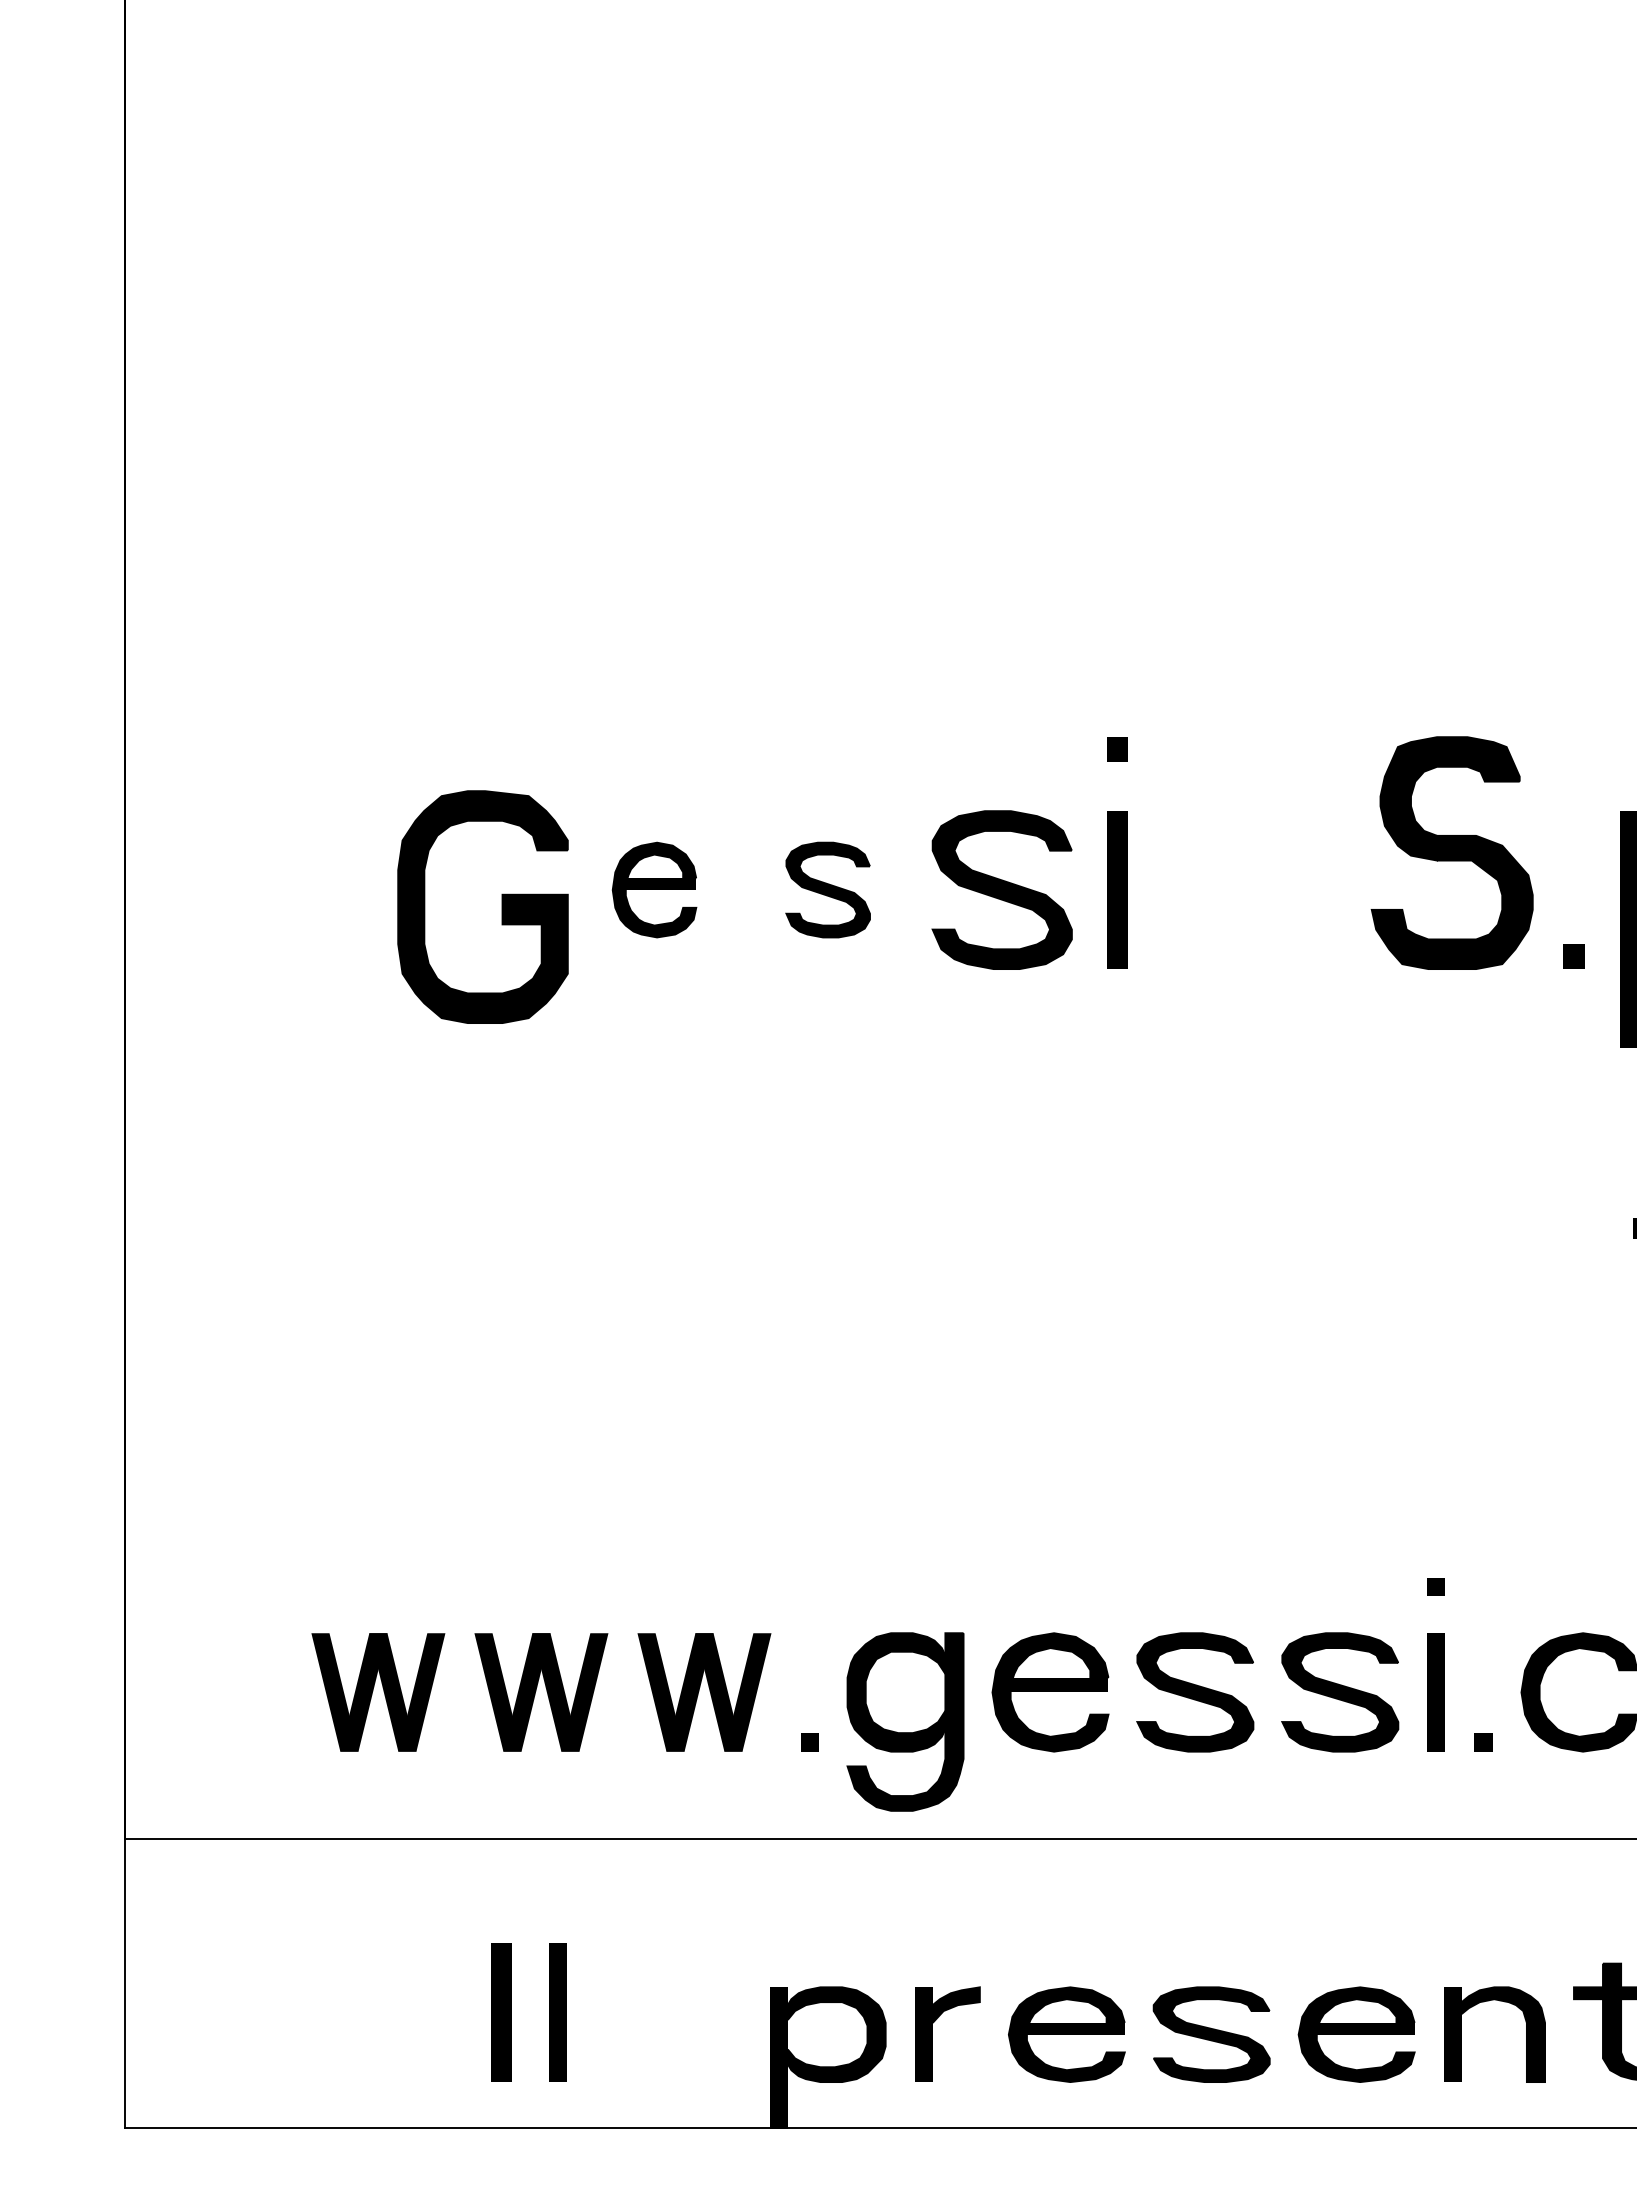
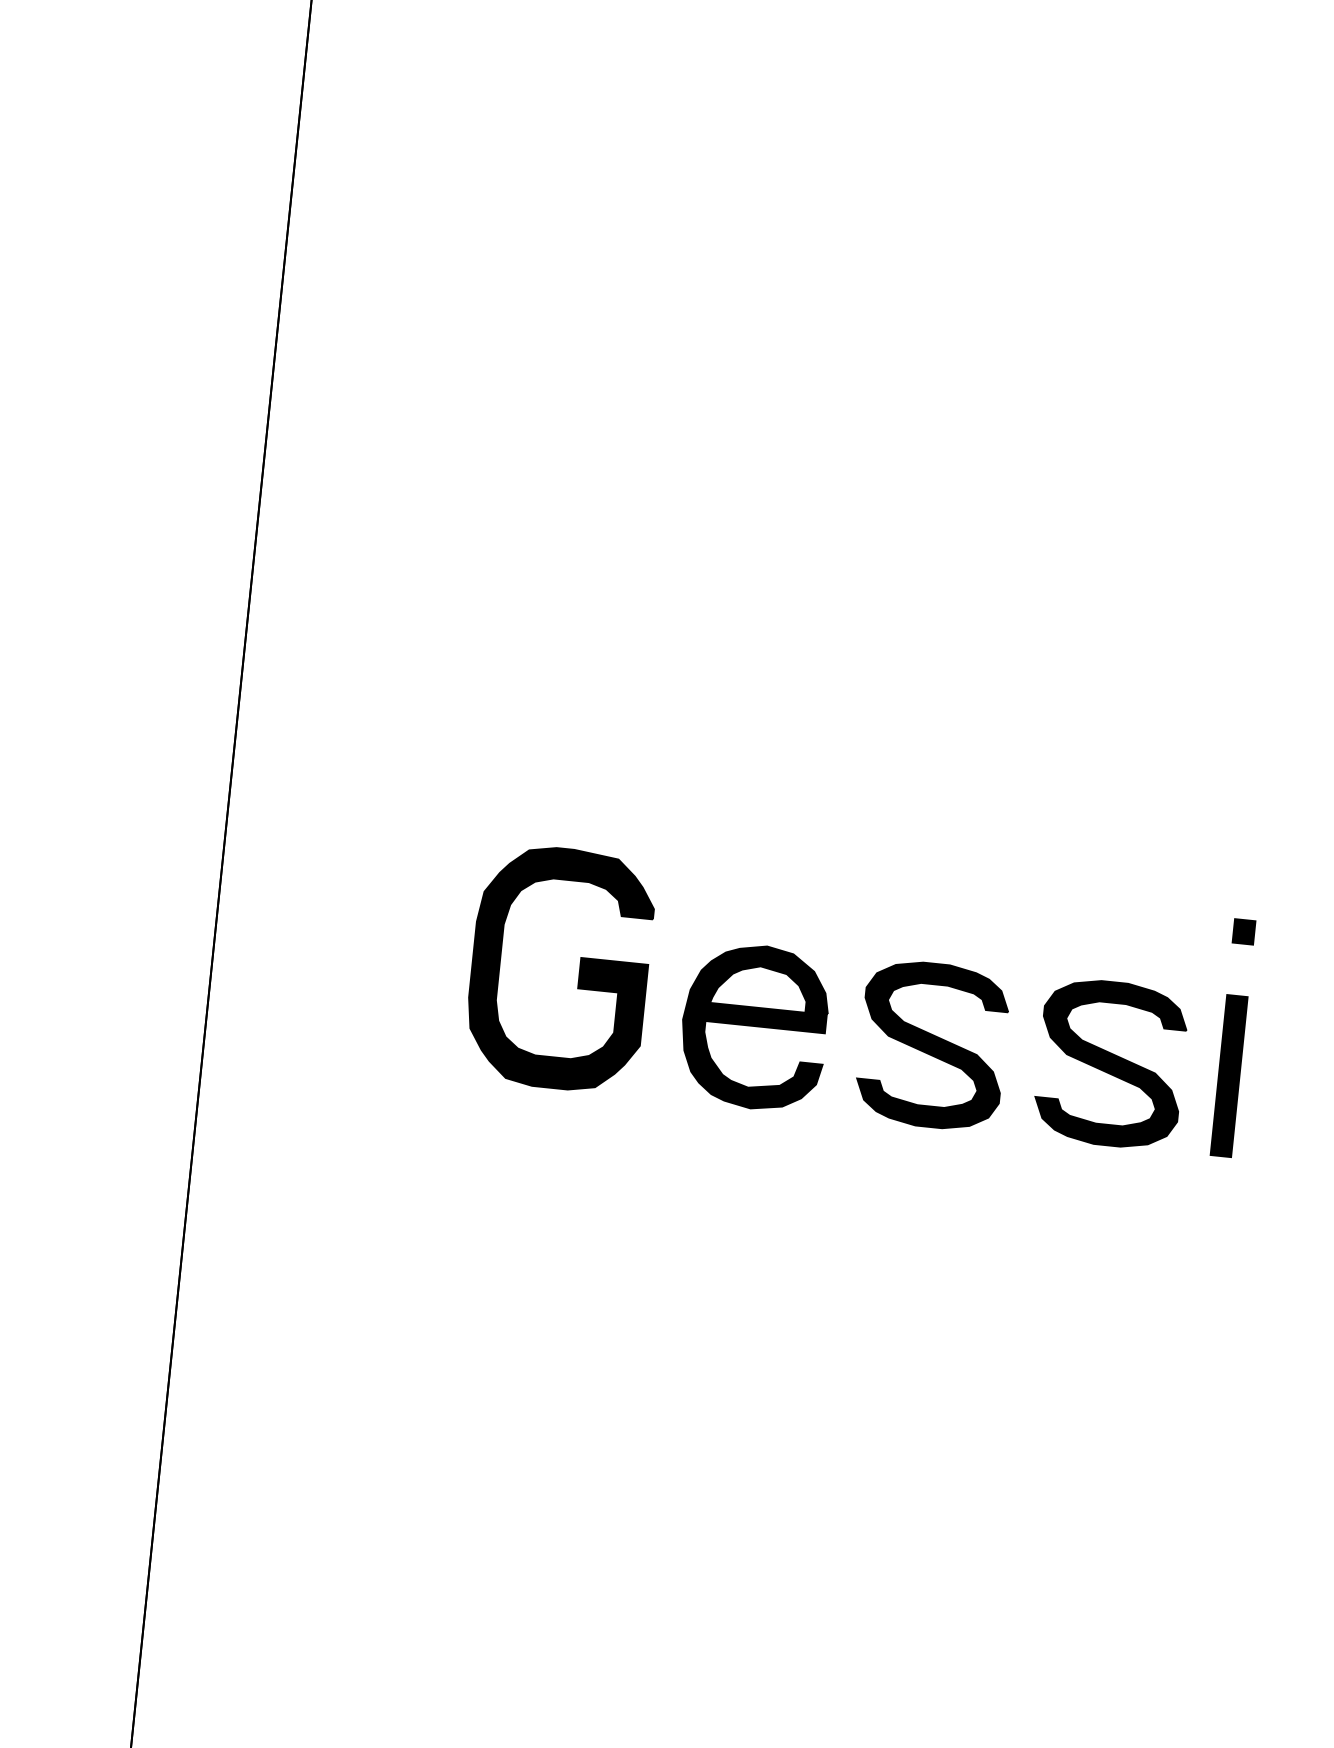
part: (654, 889) -> (754, 1026), size x1.67
part: (827, 889) -> (931, 1044), size x1.67
part: (501, 906) -> (578, 969), moved

